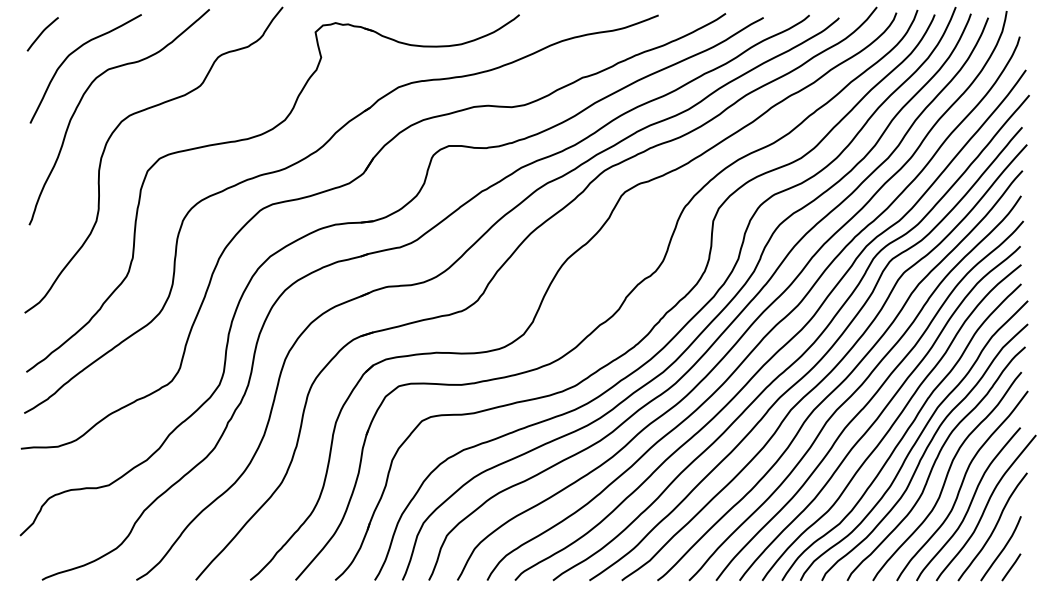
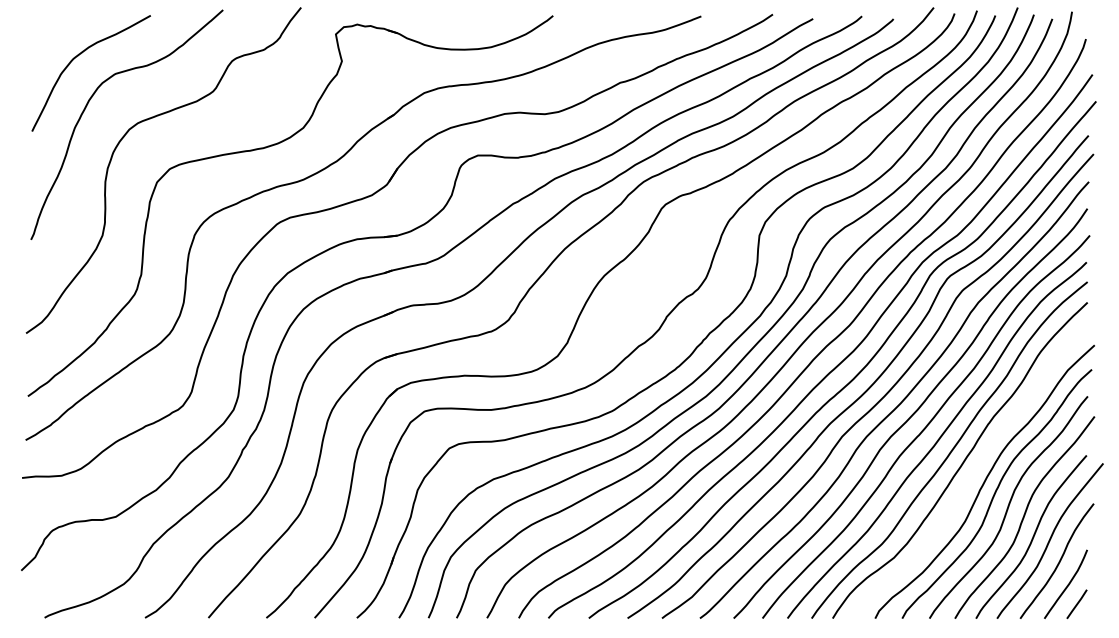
curve: (42, 33) -> (45, 35), removed
curve: (915, 440) -> (974, 469), removed

